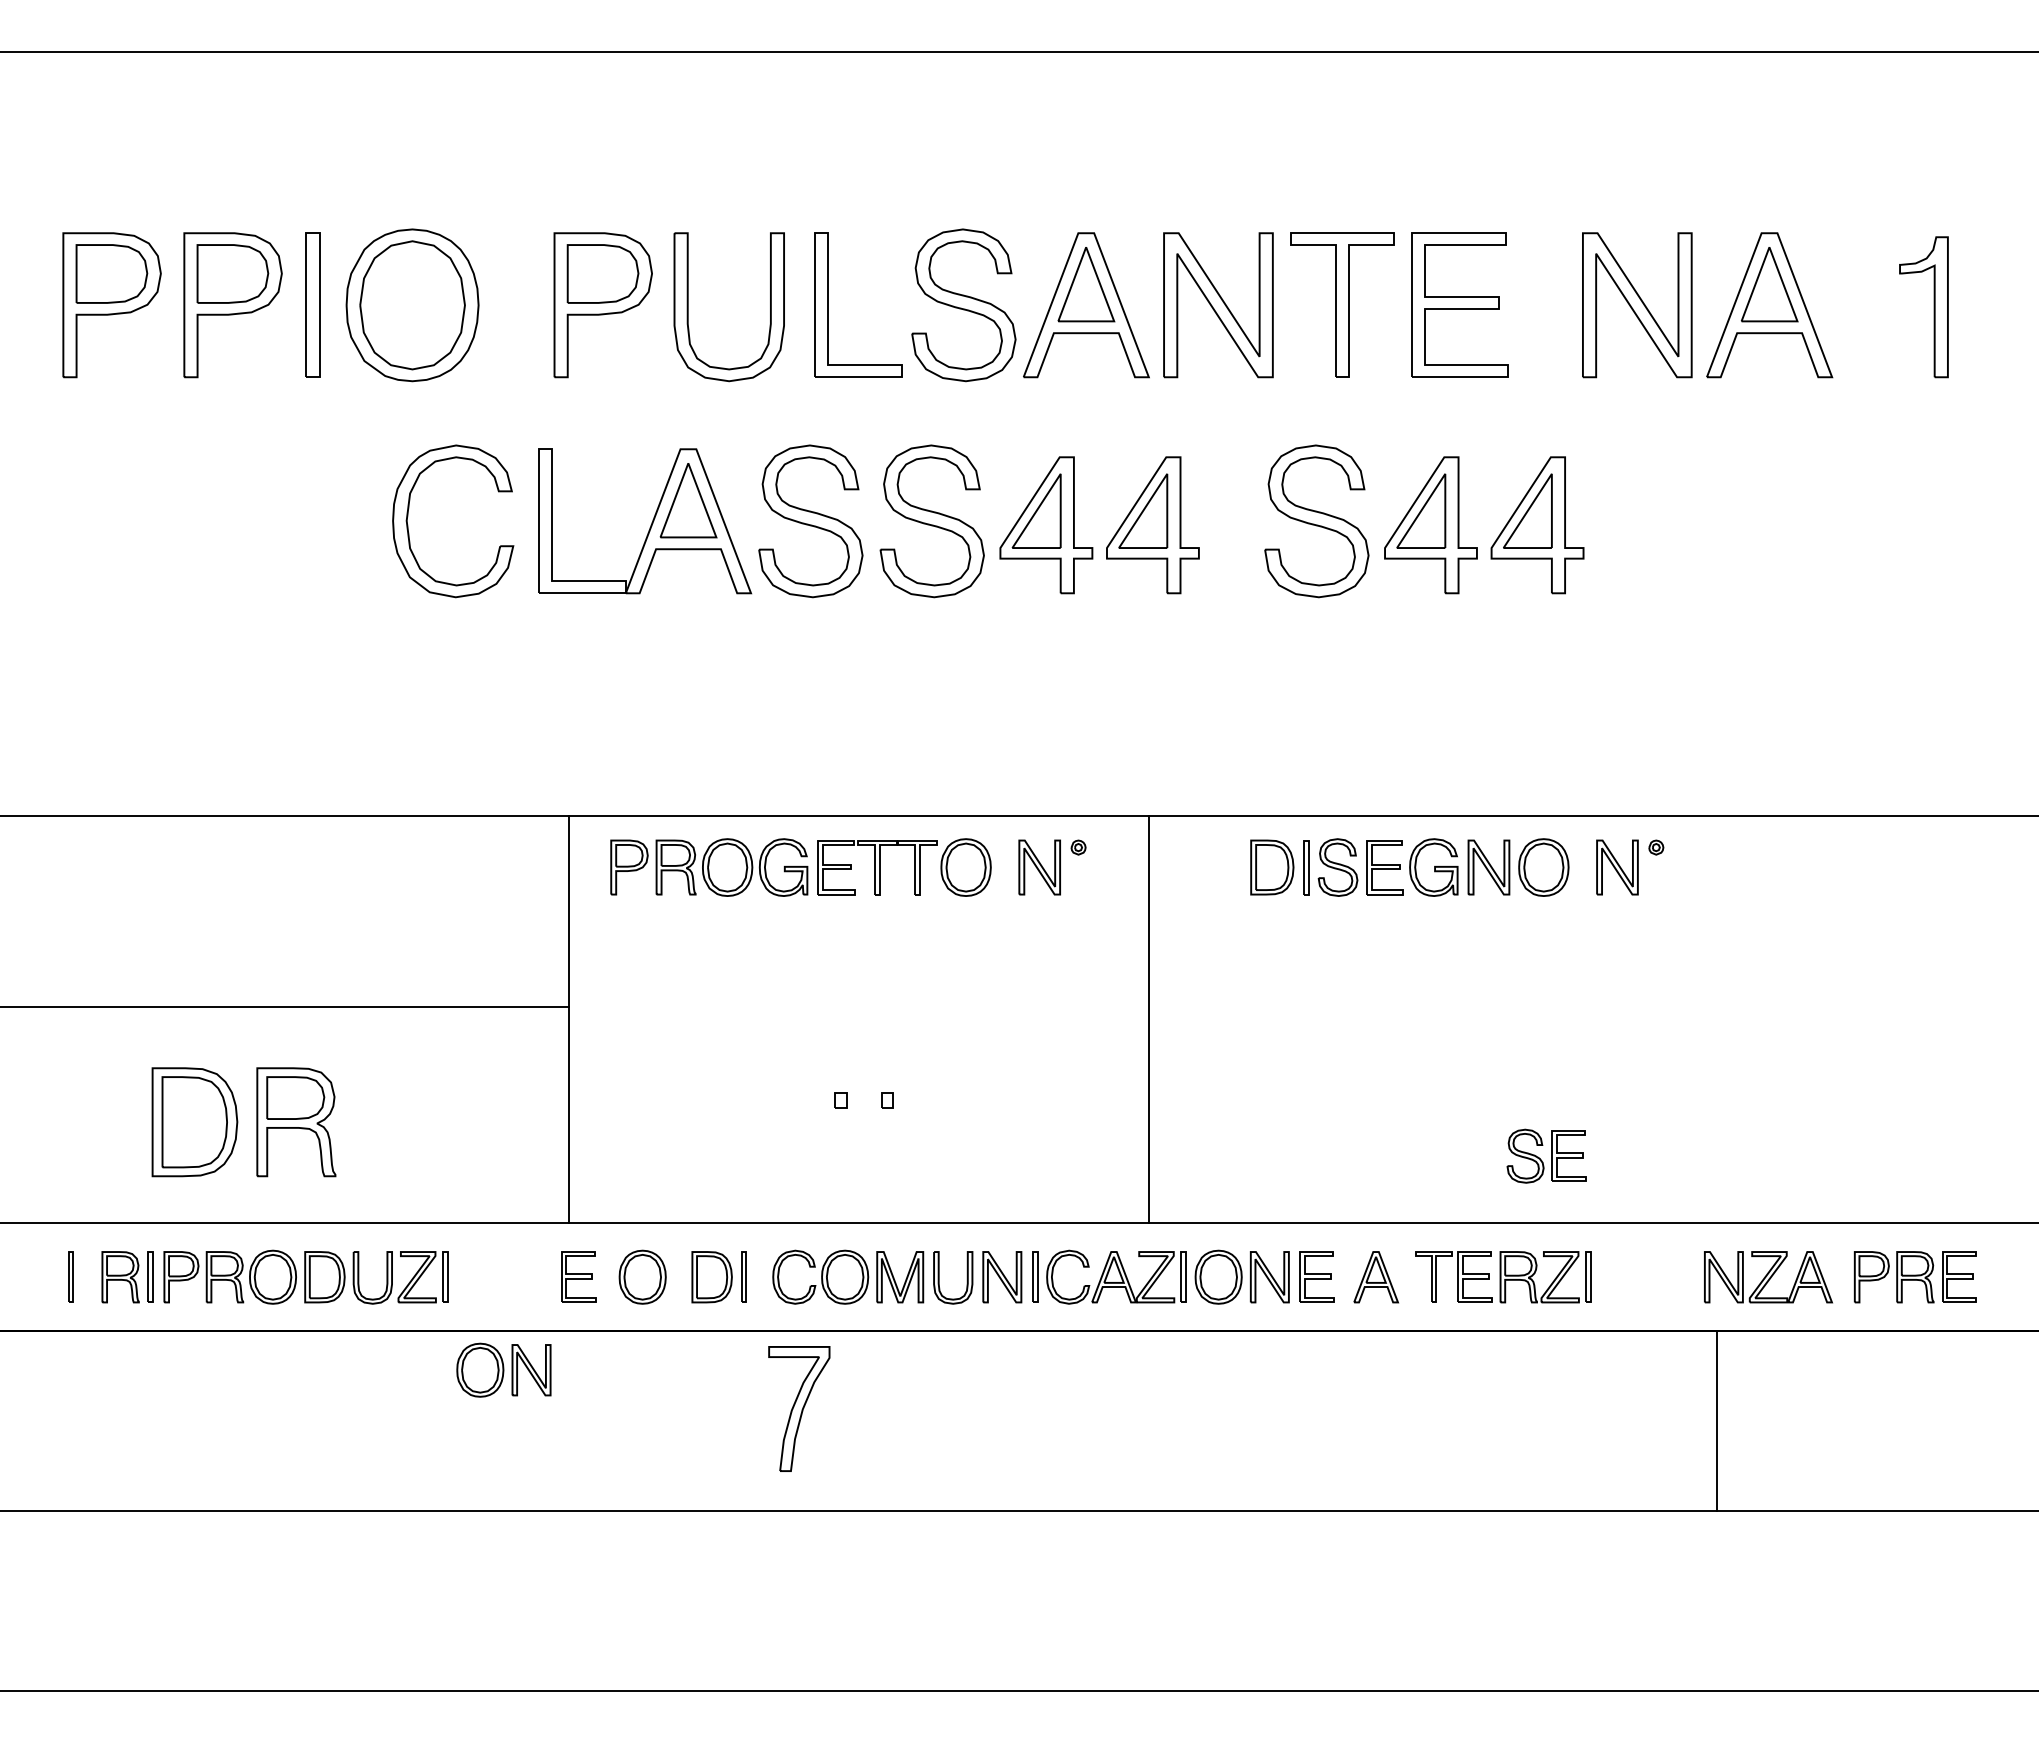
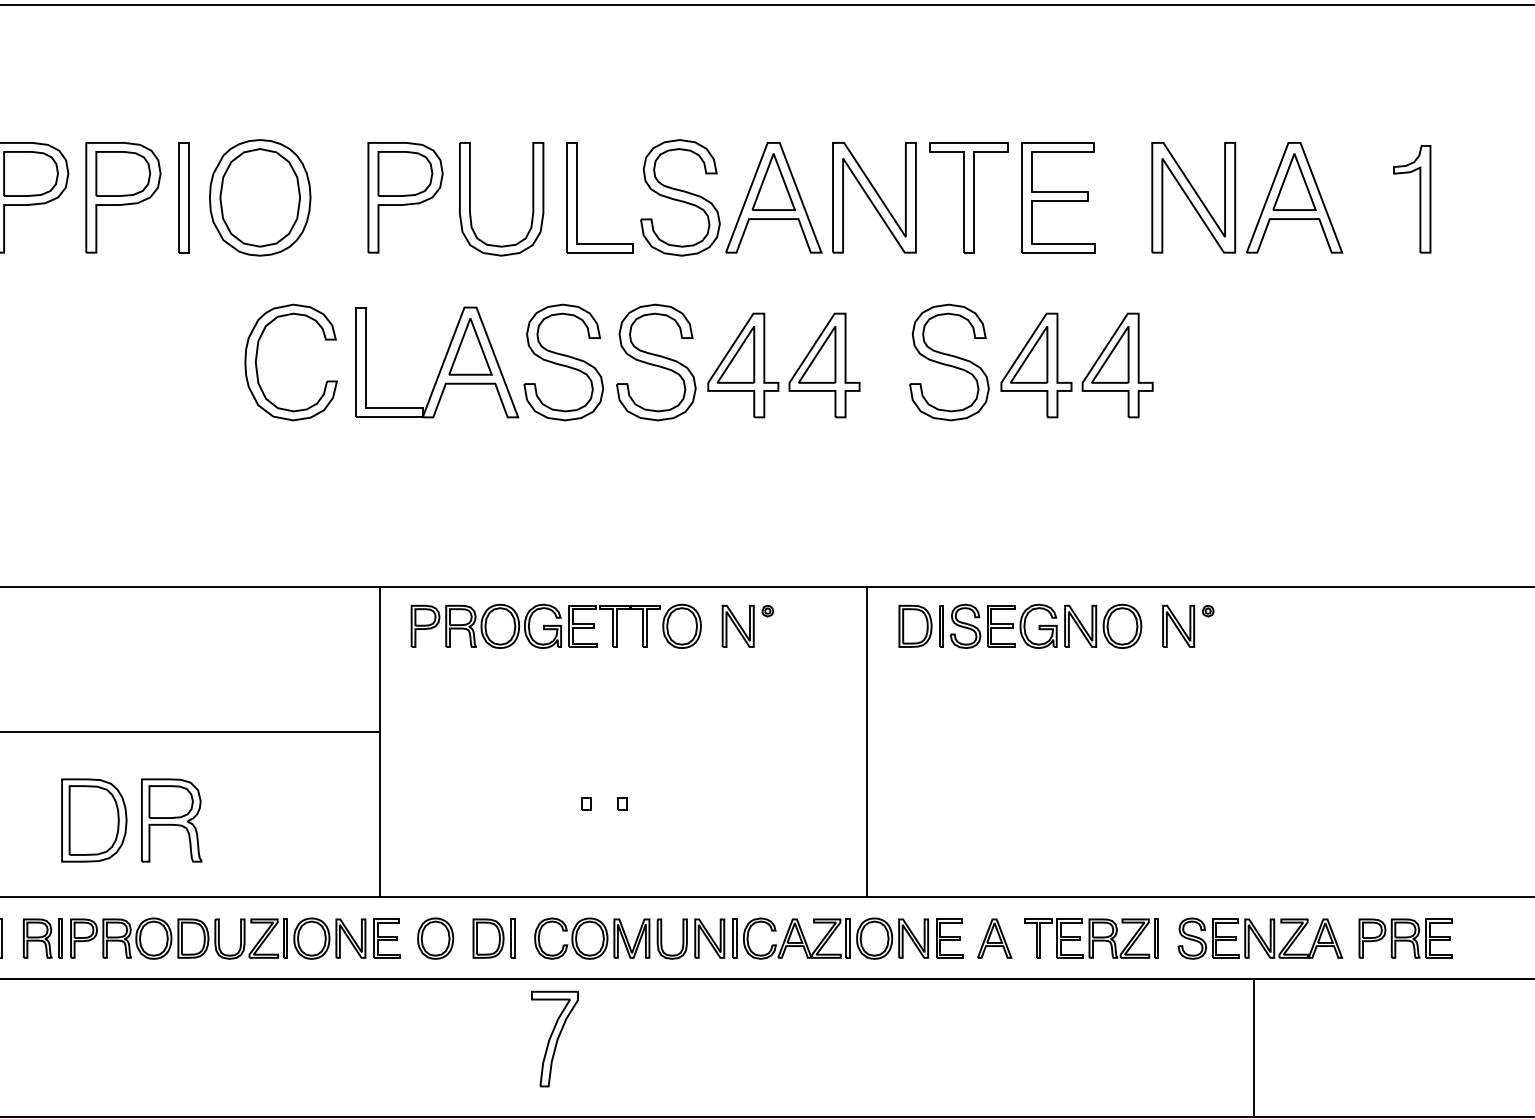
line: (1149, 1018) -> (867, 741), moved
part: (1546, 1155) -> (1208, 938), moved
part: (503, 1369) -> (329, 938), moved

